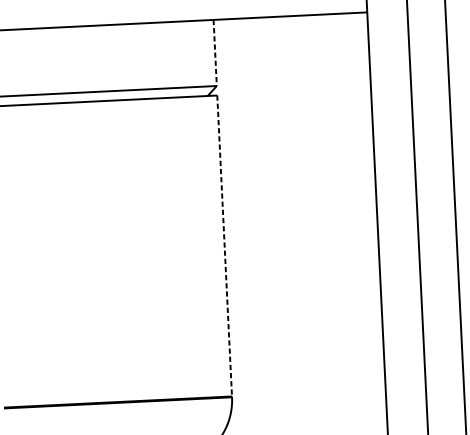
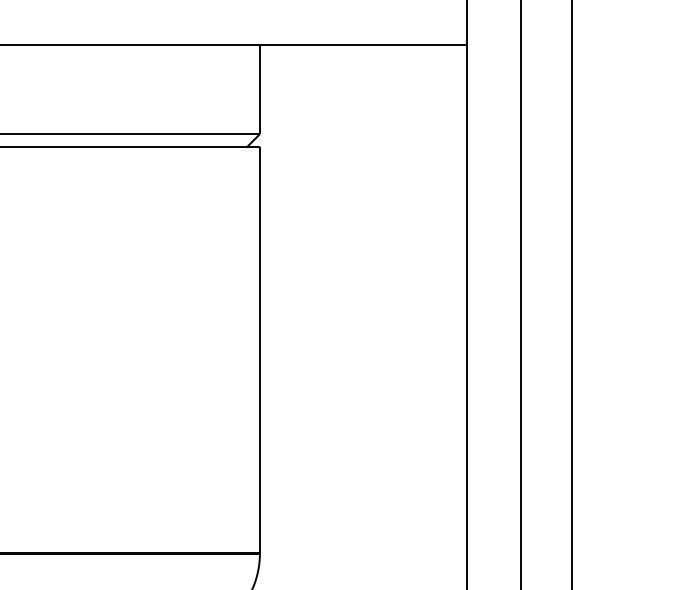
line: (214, 52) -> (259, 89), dashed -> solid
line: (224, 245) -> (259, 349), dashed -> solid

